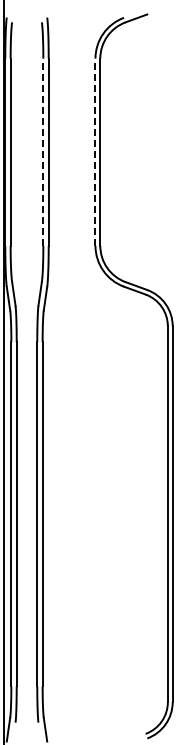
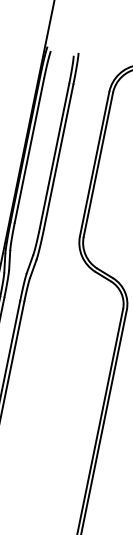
line: (43, 152) -> (54, 156), dashed -> solid
line: (95, 152) -> (94, 164), dashed -> solid

